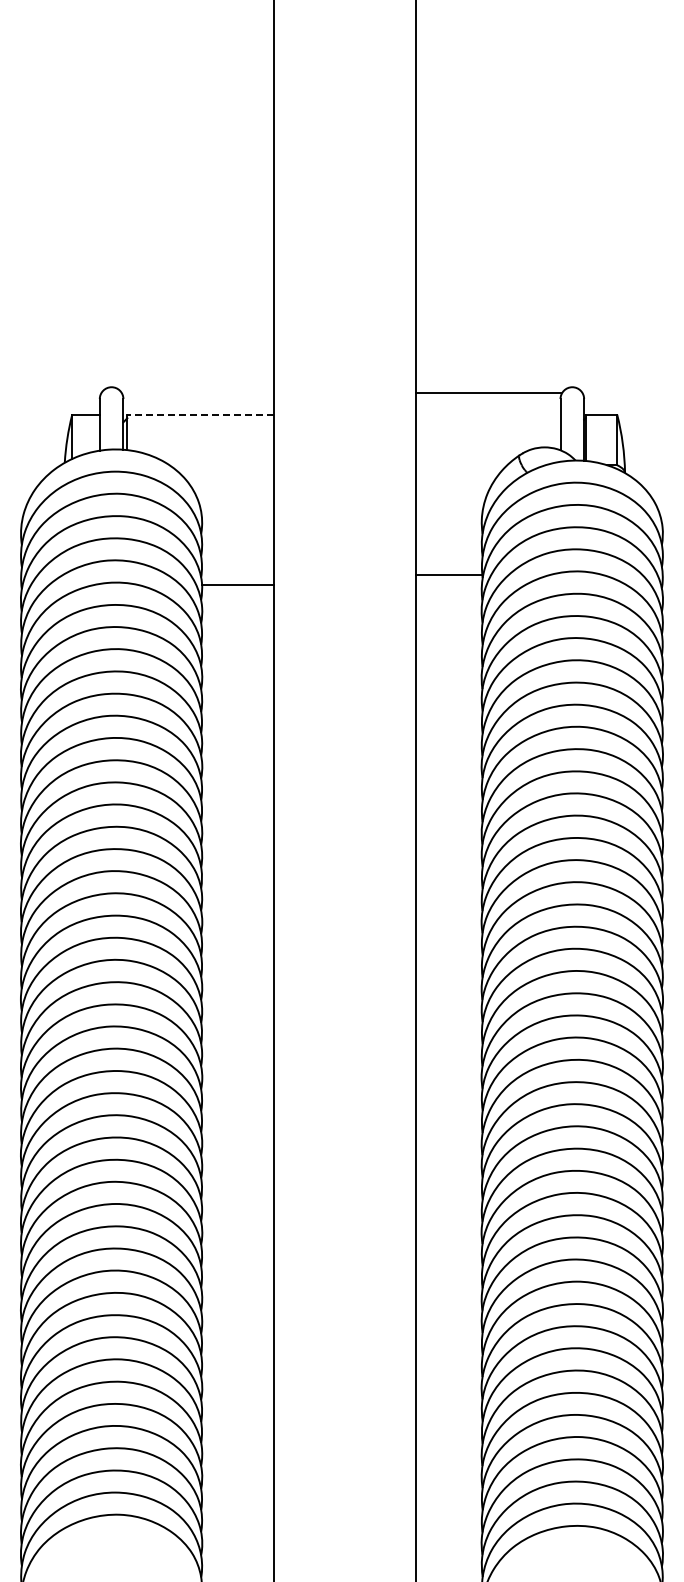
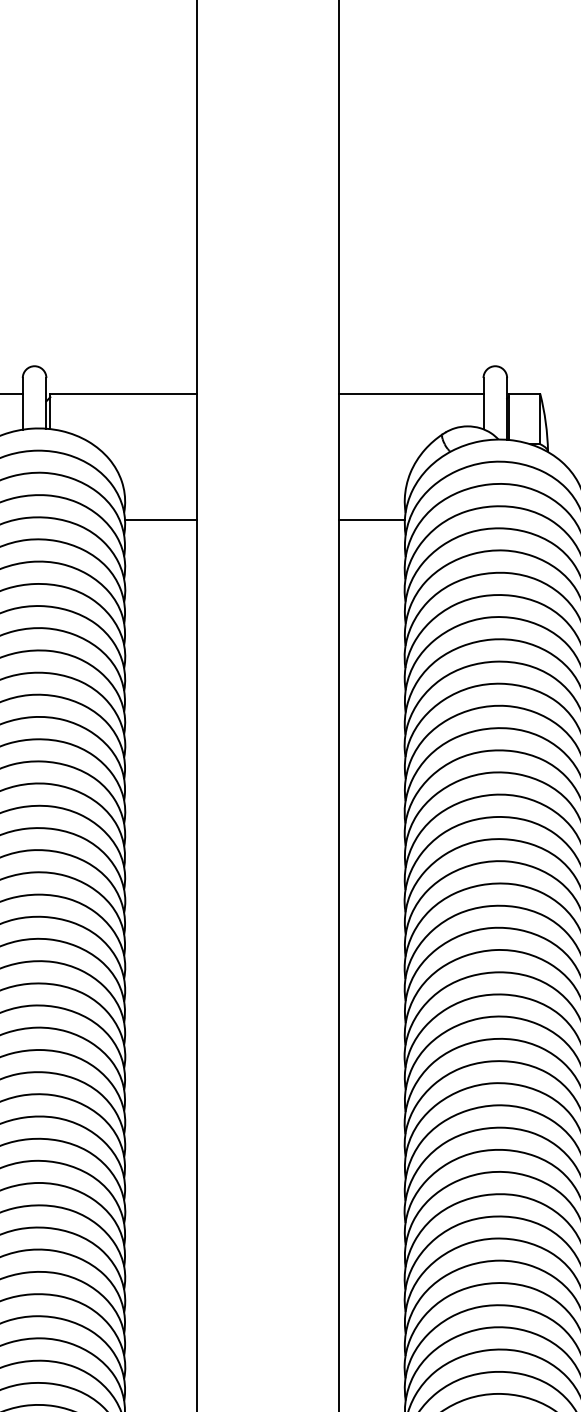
line: (487, 392) -> (410, 393), moved
line: (200, 414) -> (123, 393), dashed -> solid
line: (448, 574) -> (371, 519), moved
line: (237, 584) -> (160, 519), moved

